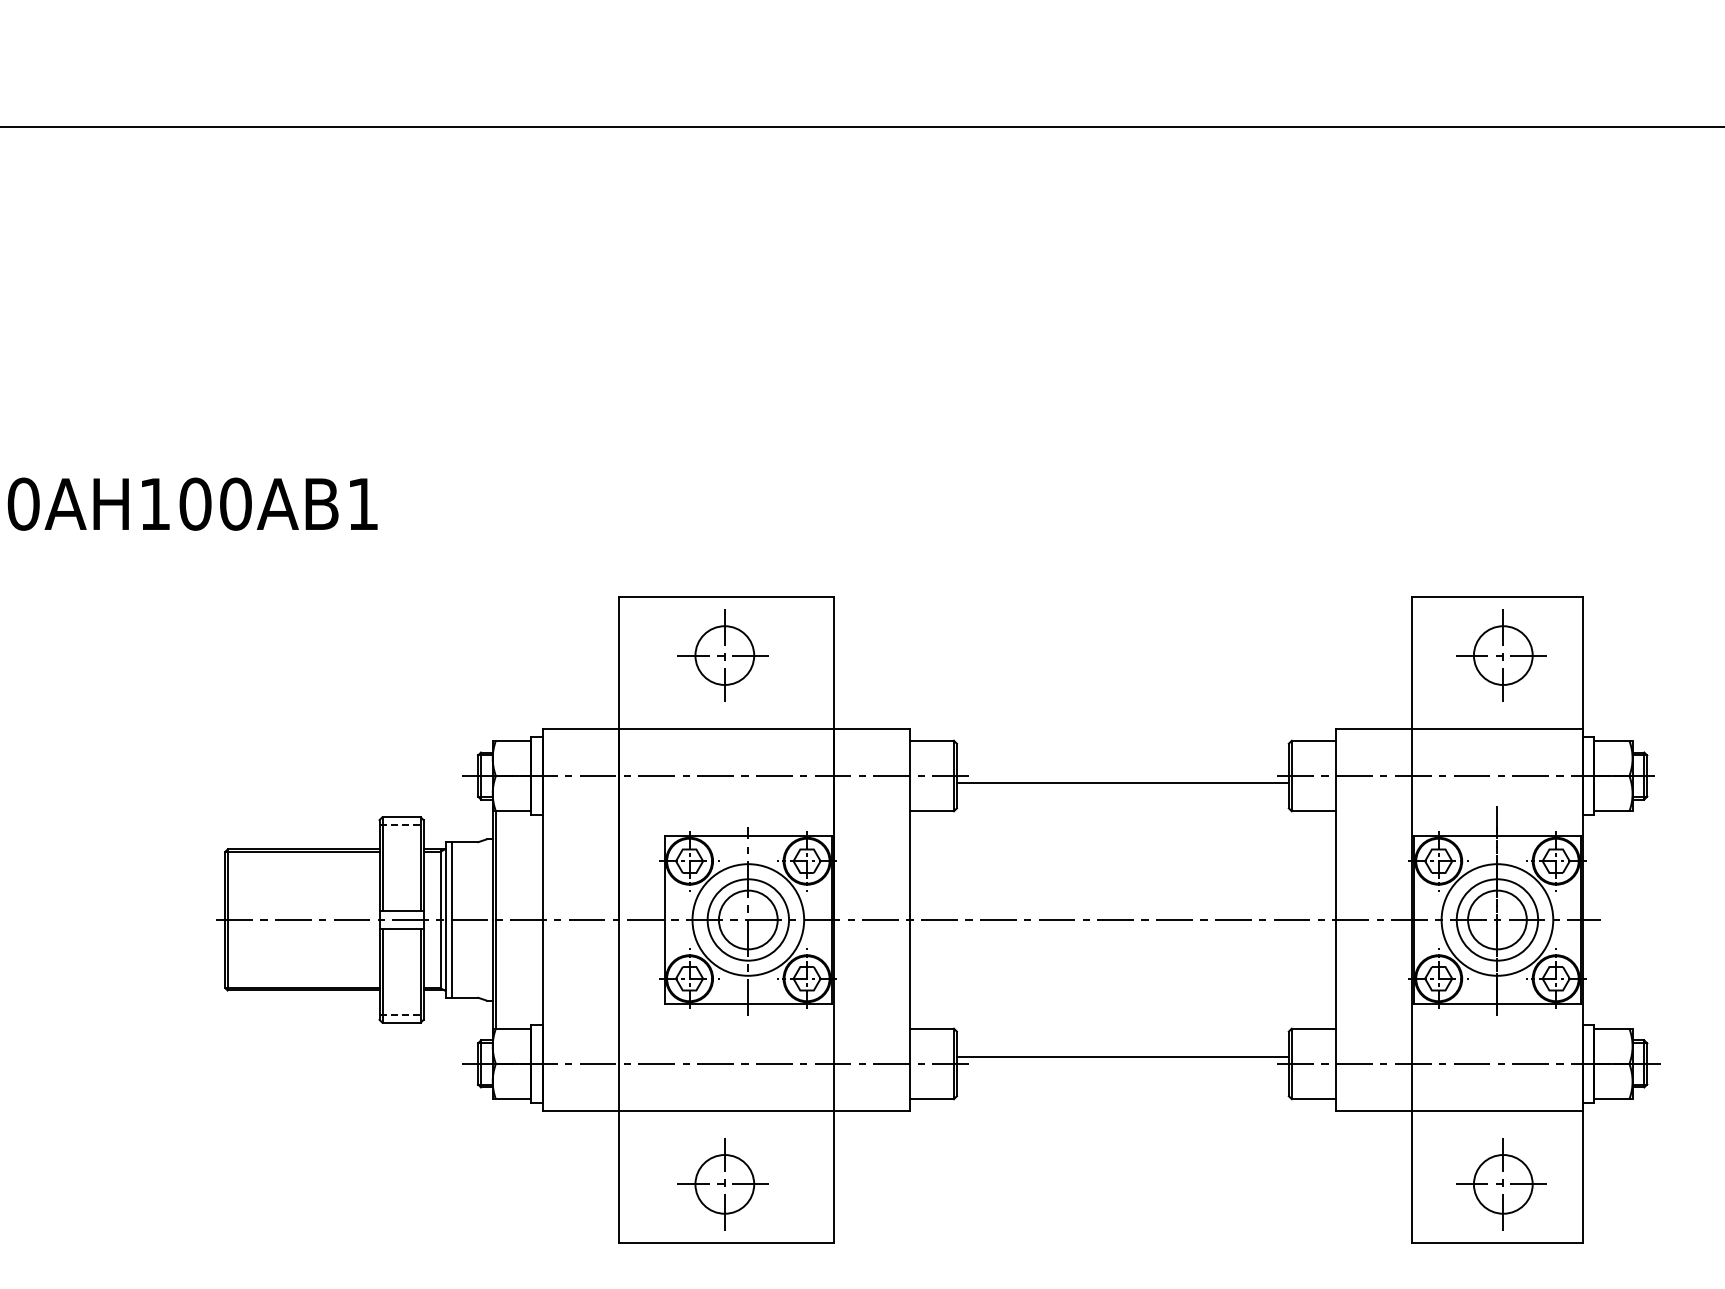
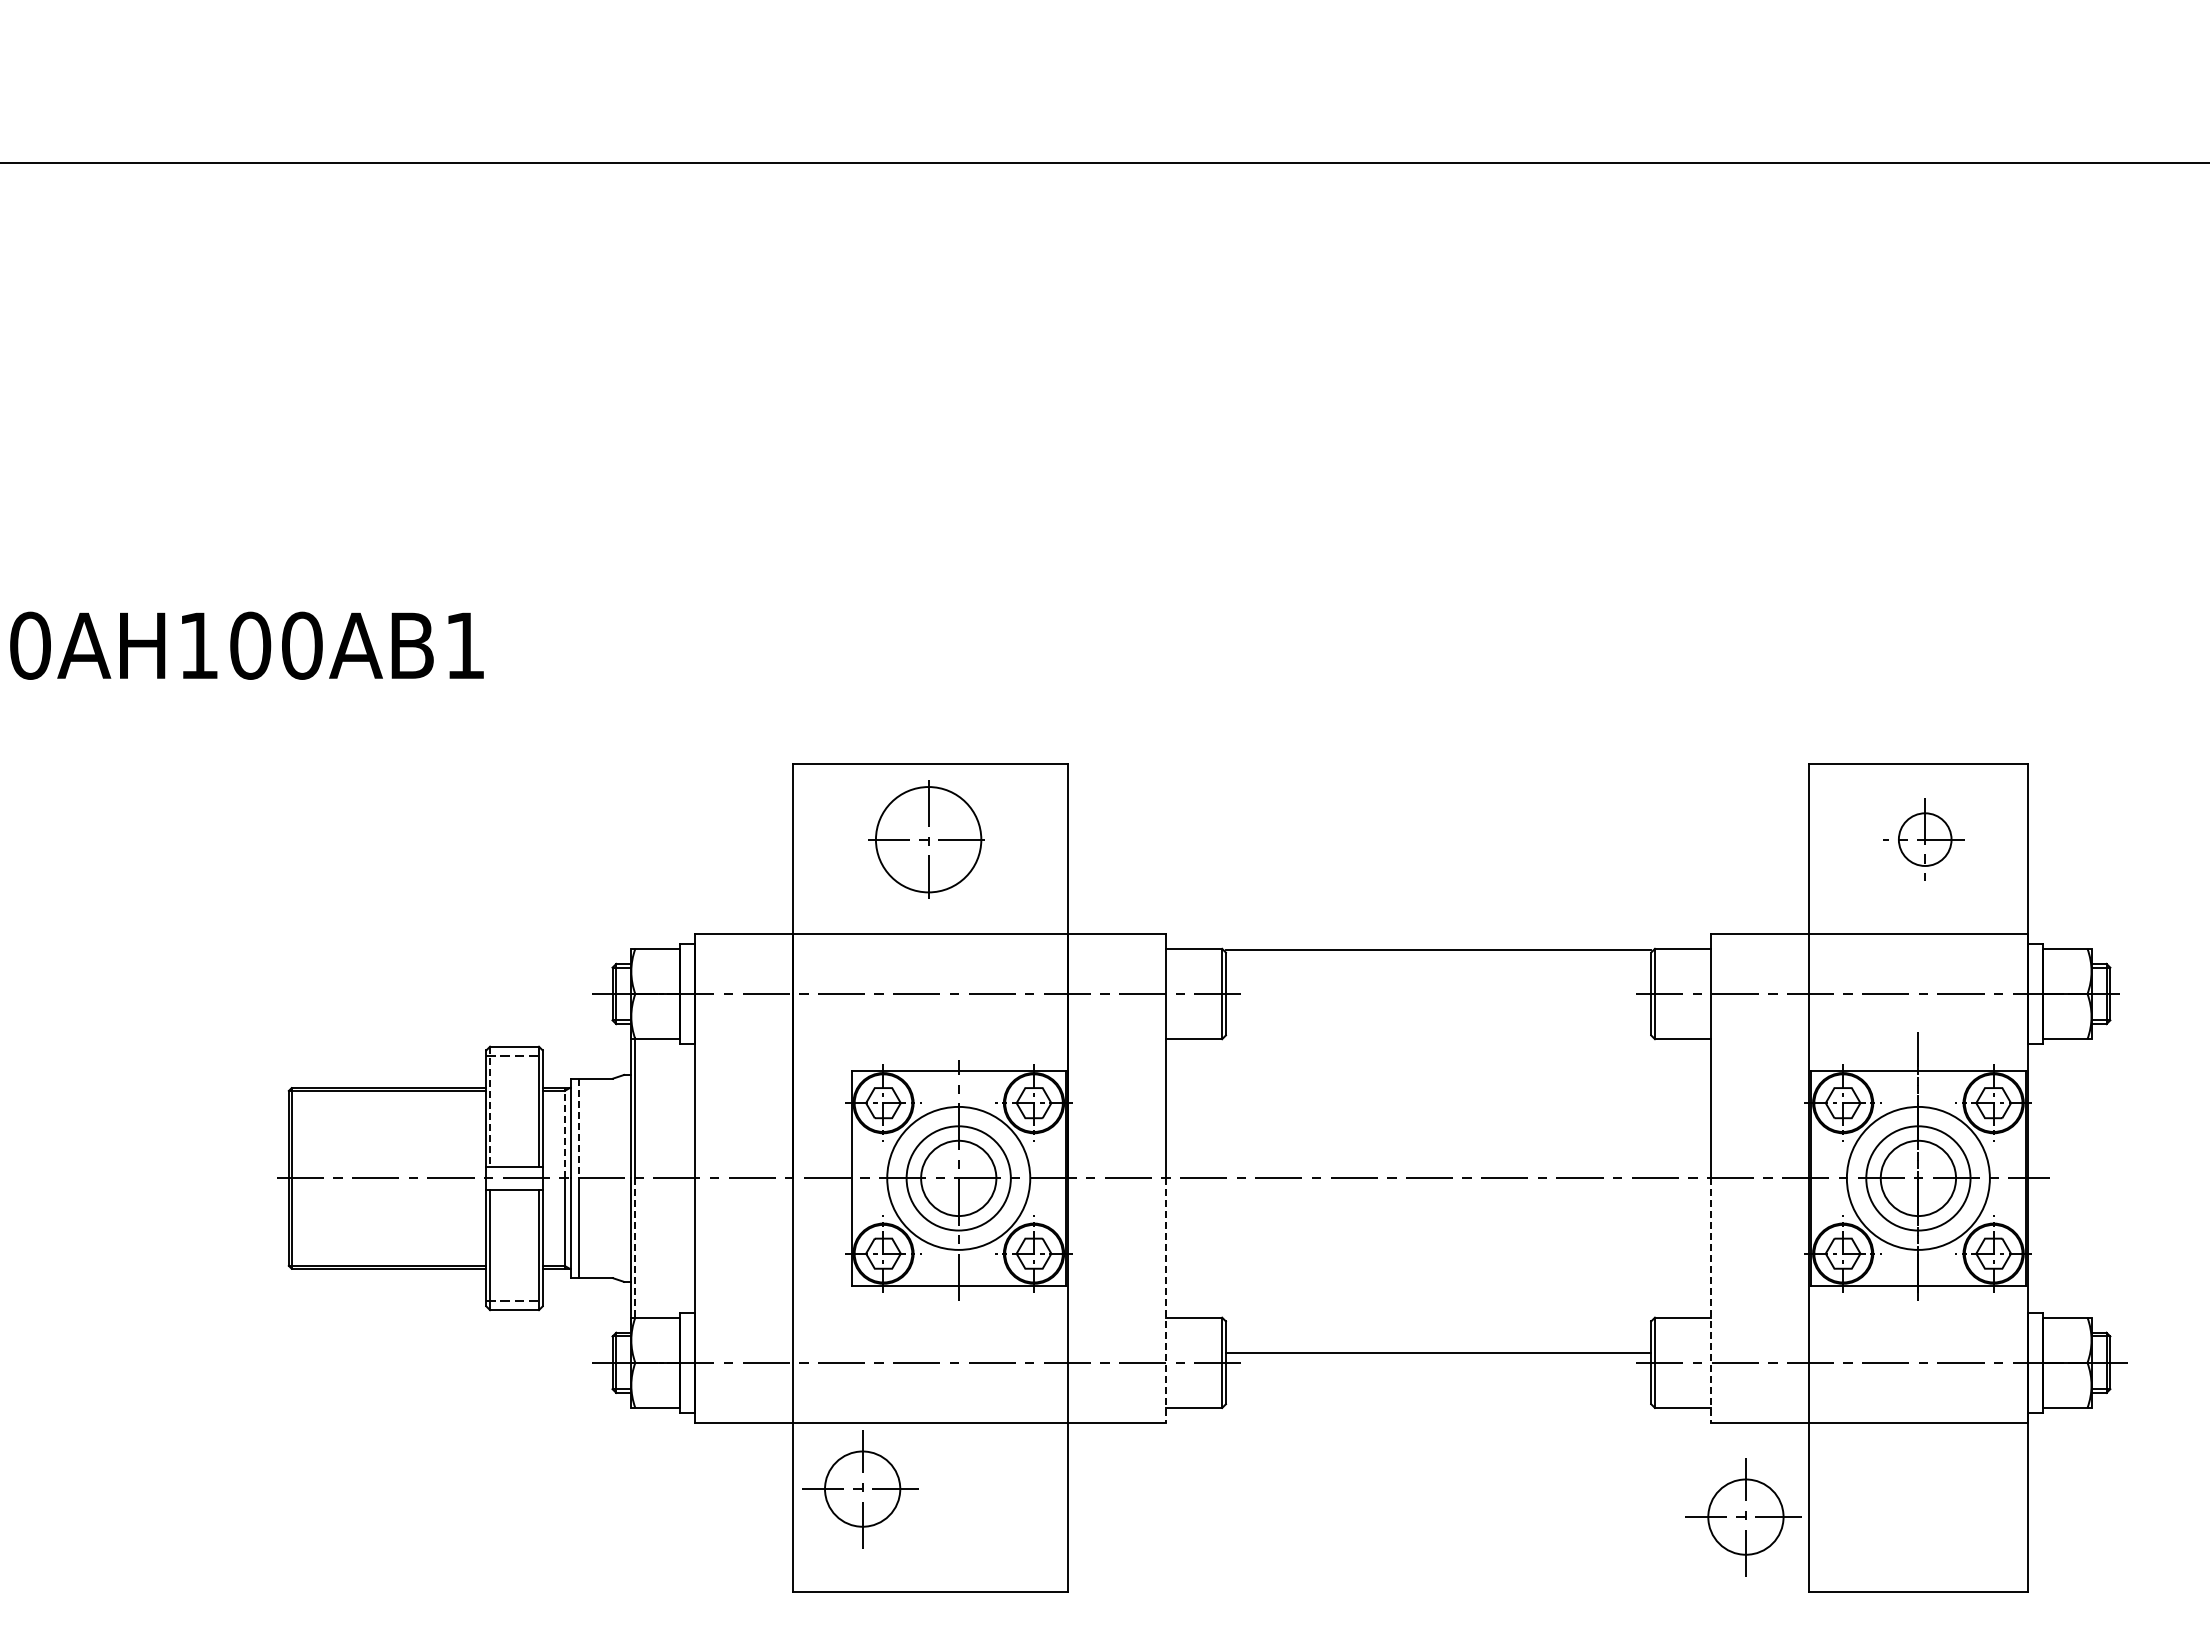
circle: (724, 655) -> (928, 839), size x1.4
part: (1501, 655) -> (1923, 839), size x0.7
line: (1122, 783) -> (1438, 950), moved
line: (382, 864) -> (490, 1107), solid -> dashed
line: (451, 881) -> (578, 1128), solid -> dashed
line: (440, 884) -> (564, 1132), solid -> dashed
line: (496, 974) -> (635, 1248), solid -> dashed
line: (909, 1016) -> (1165, 1301), solid -> dashed
line: (1335, 1016) -> (1711, 1301), solid -> dashed
part: (723, 1184) -> (860, 1489), moved
part: (1501, 1184) -> (1743, 1517), moved

